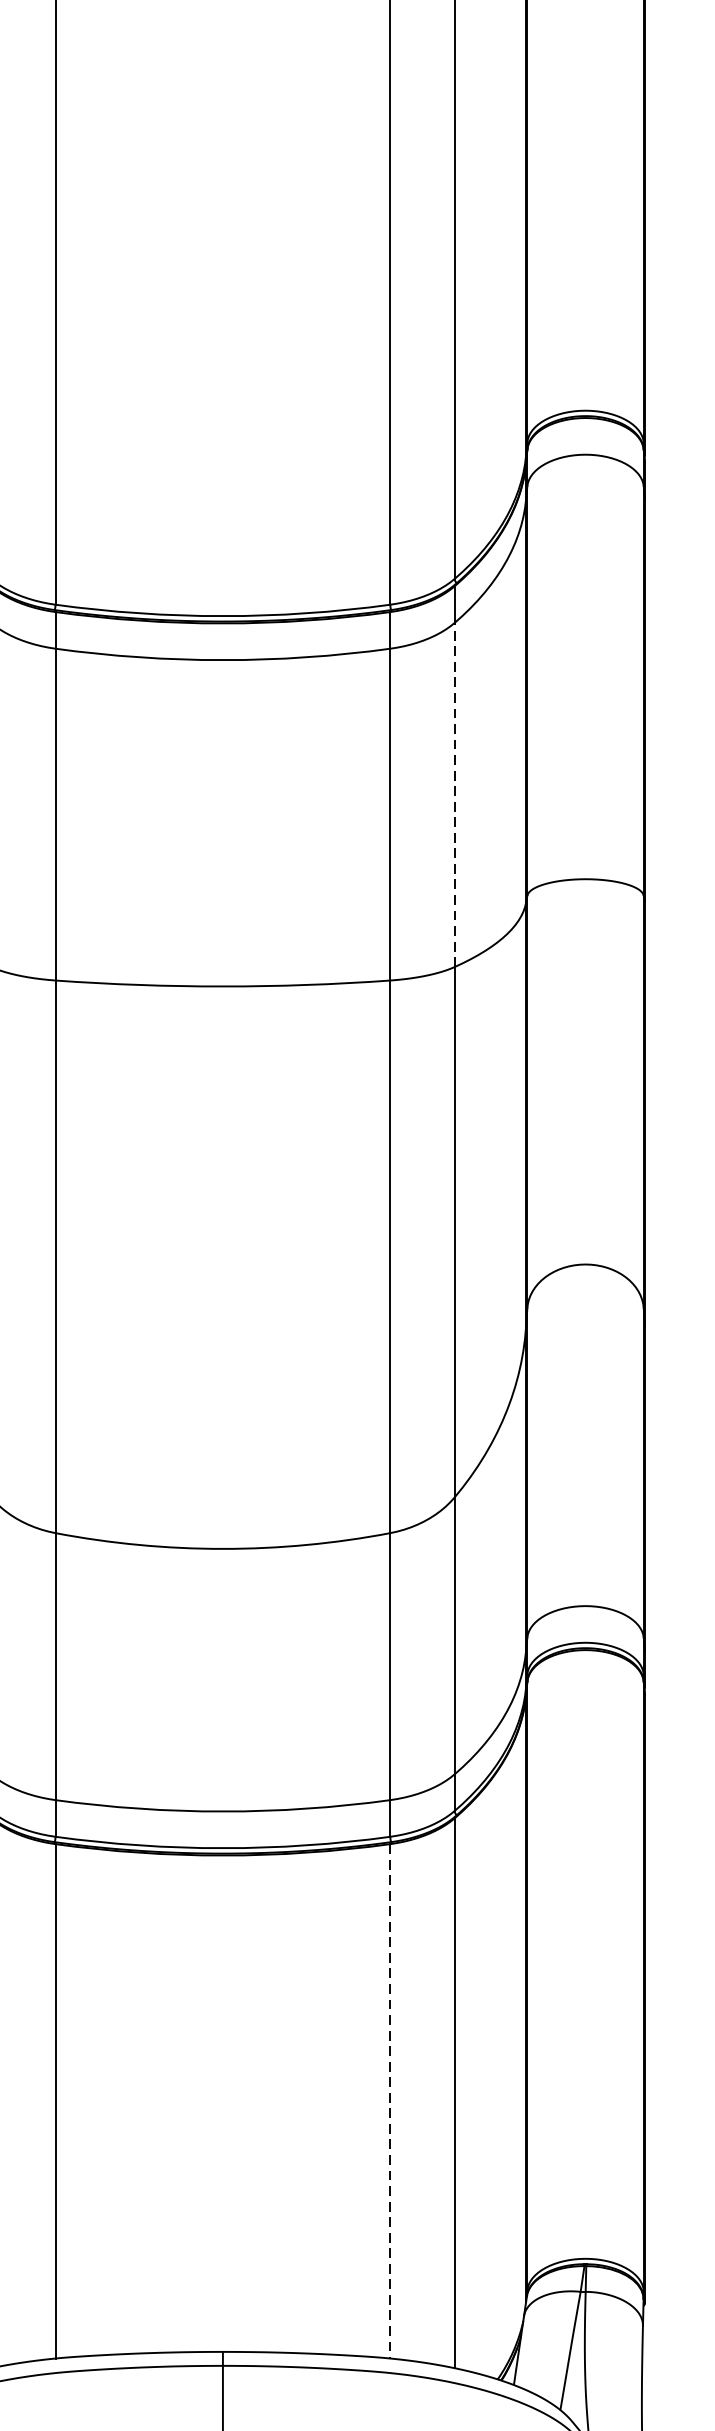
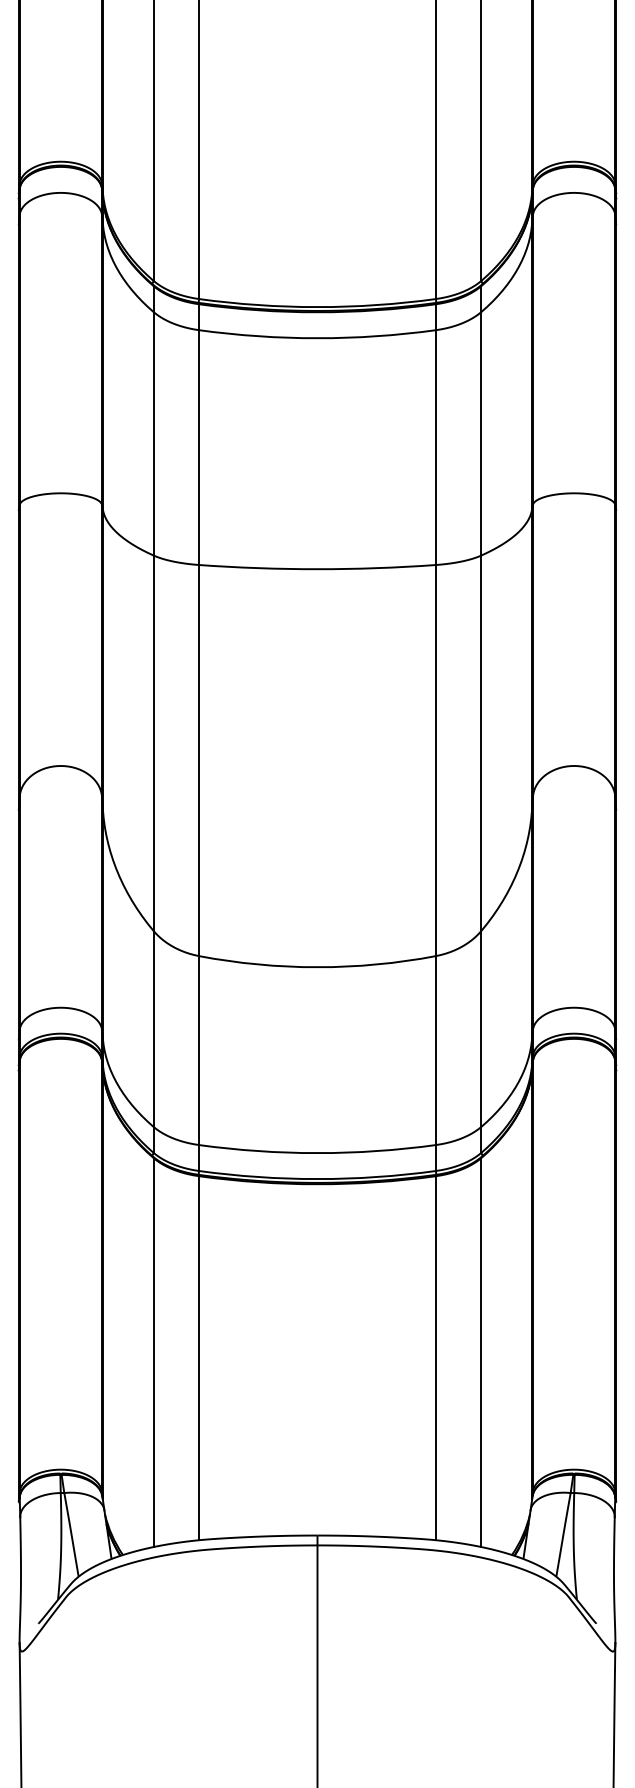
line: (454, 794) -> (481, 433), dashed -> solid
line: (389, 2101) -> (435, 1358), dashed -> solid

